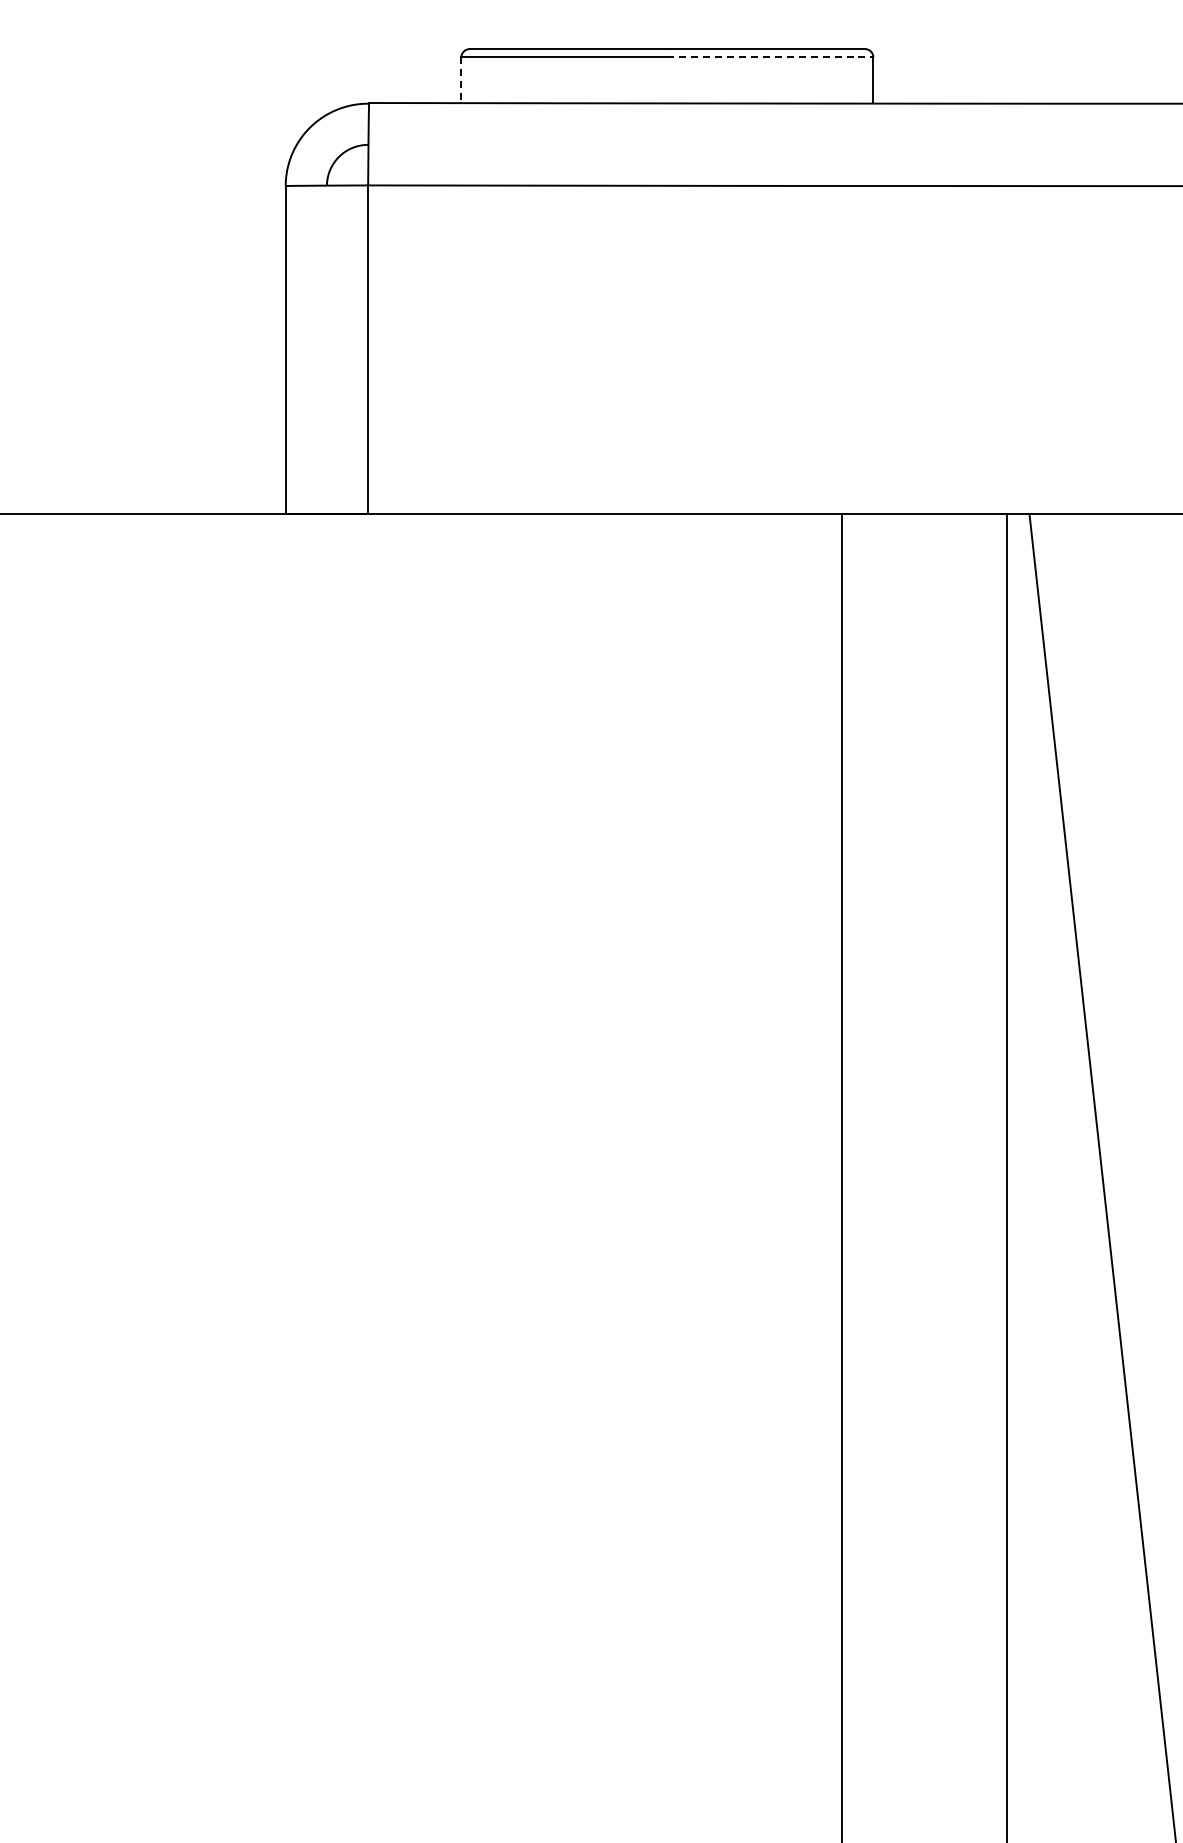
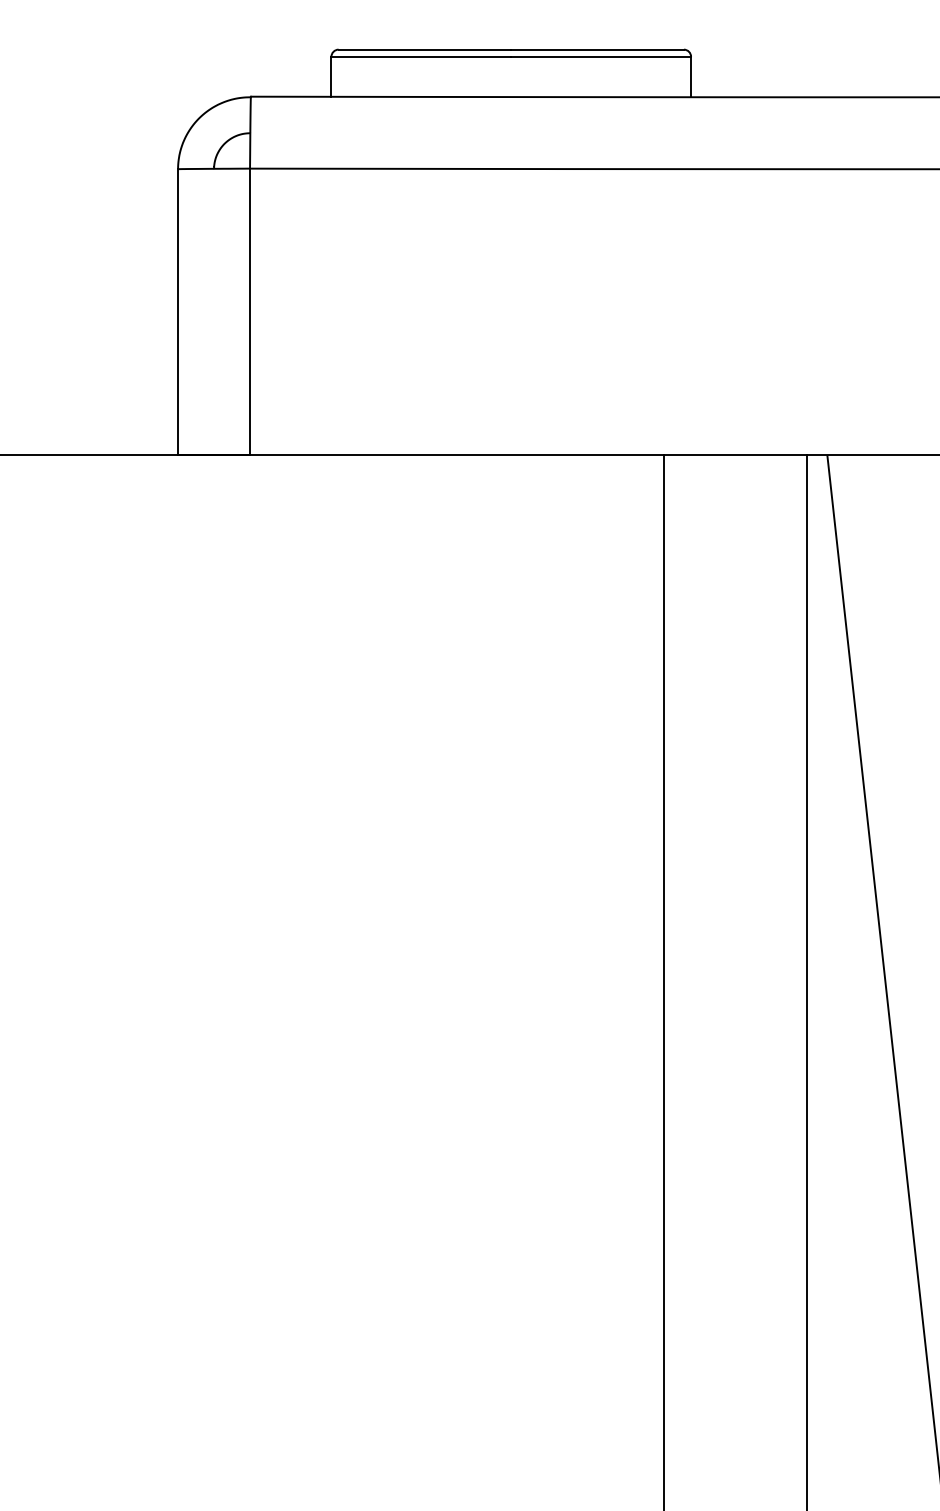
line: (770, 57) -> (601, 56), dashed -> solid
line: (461, 80) -> (331, 77), dashed -> solid

